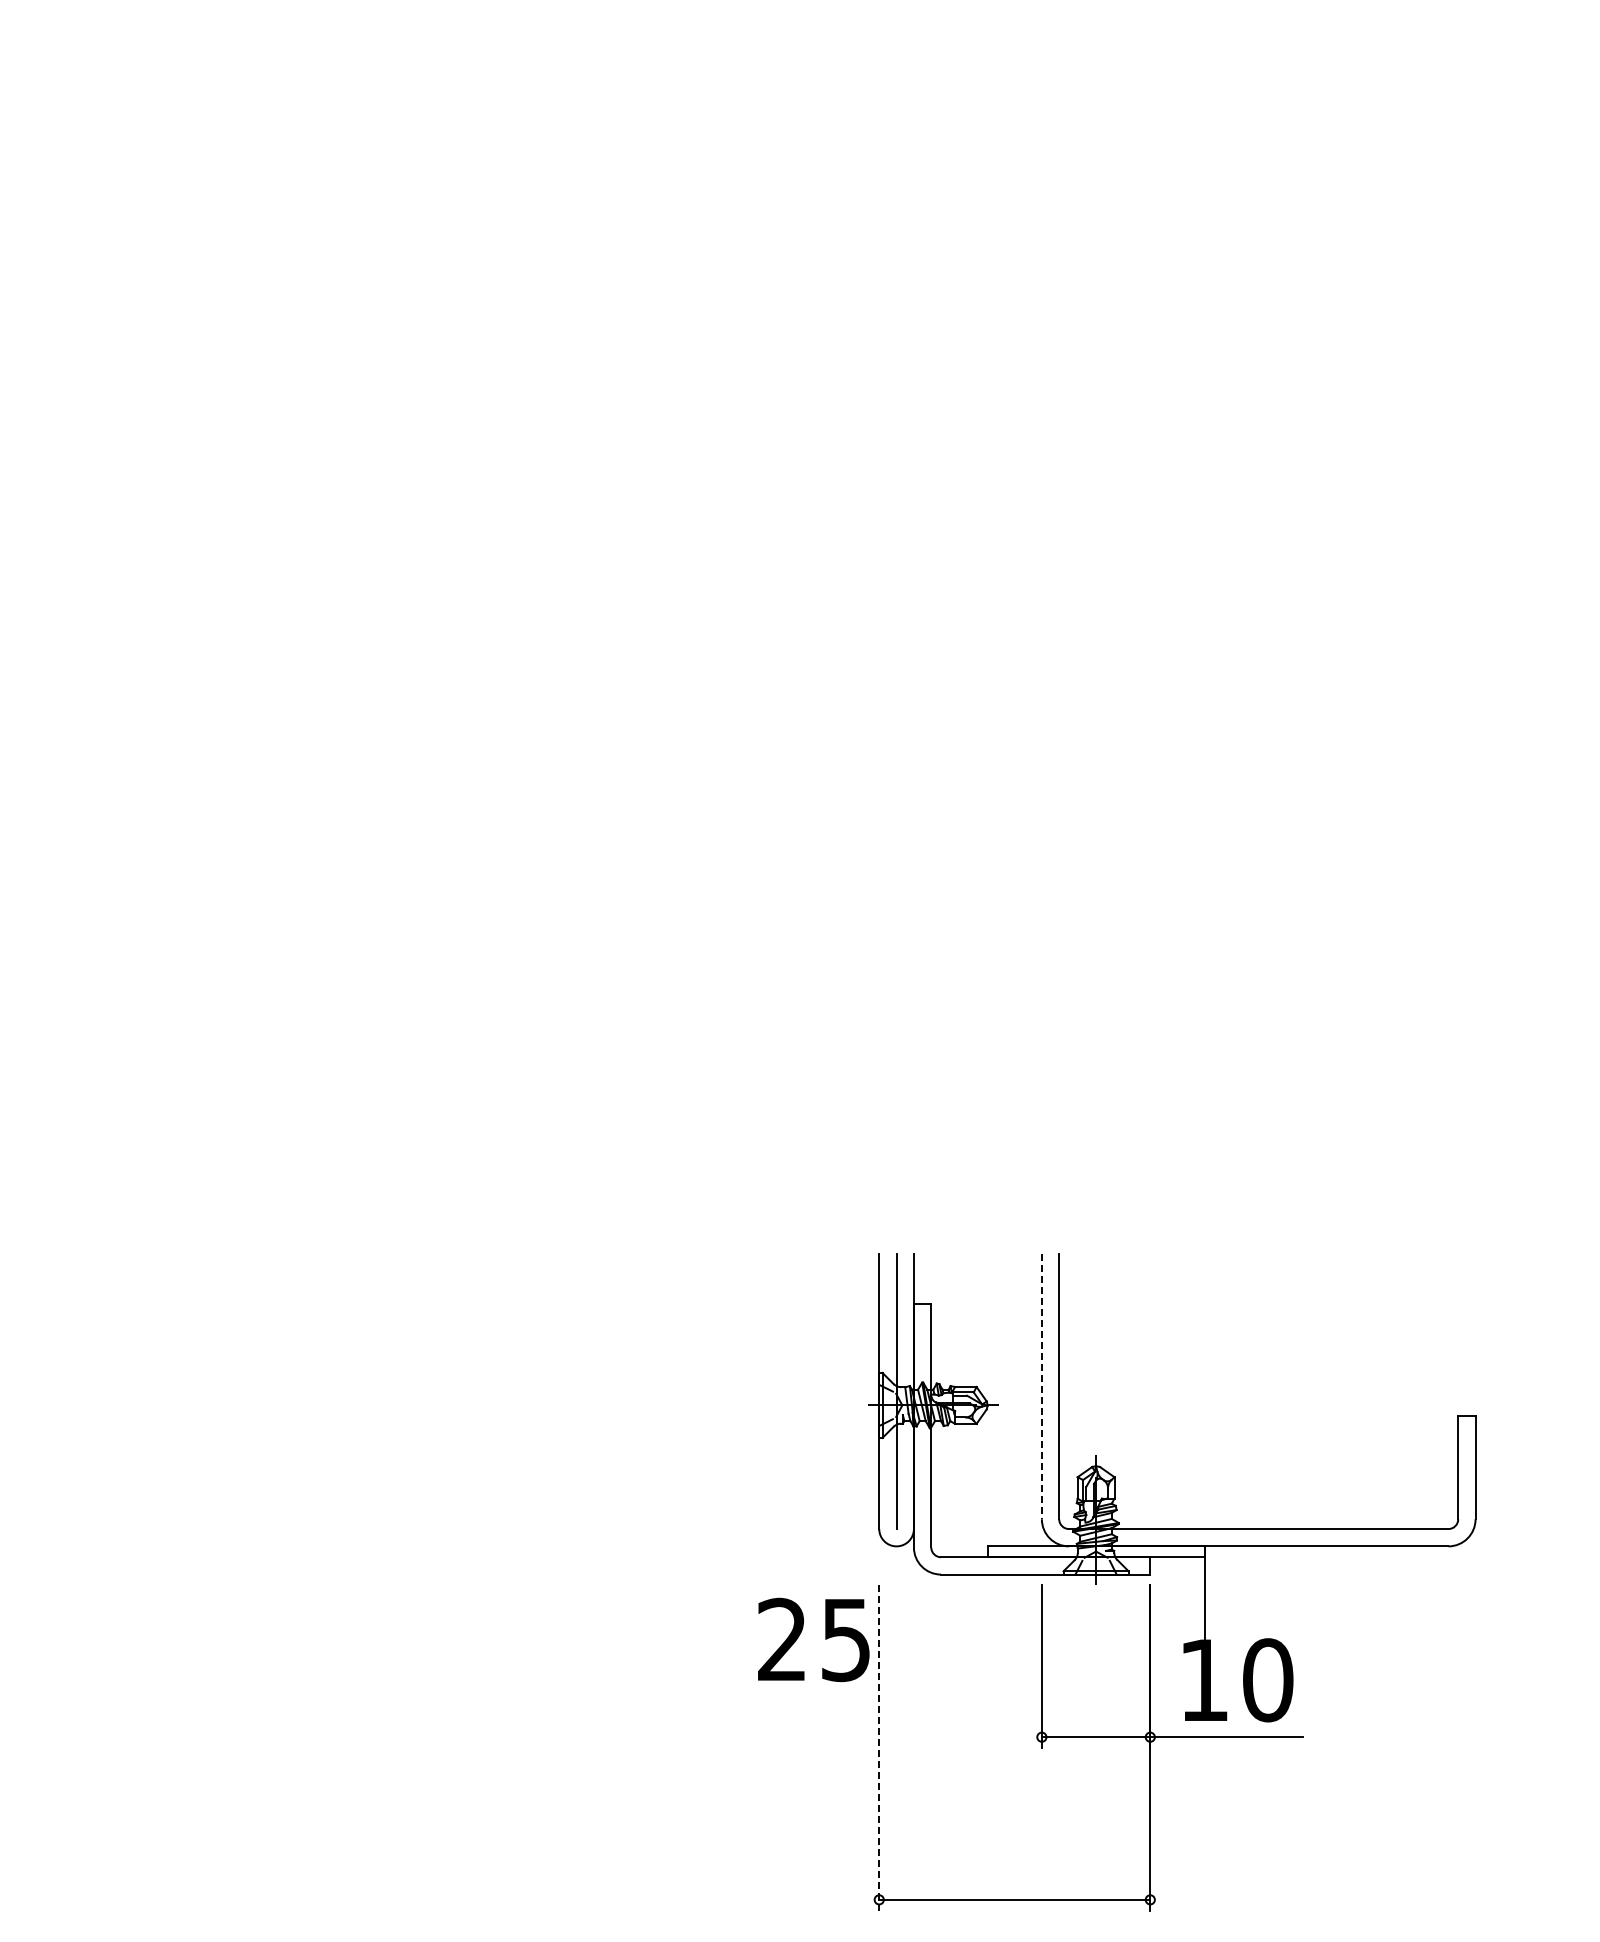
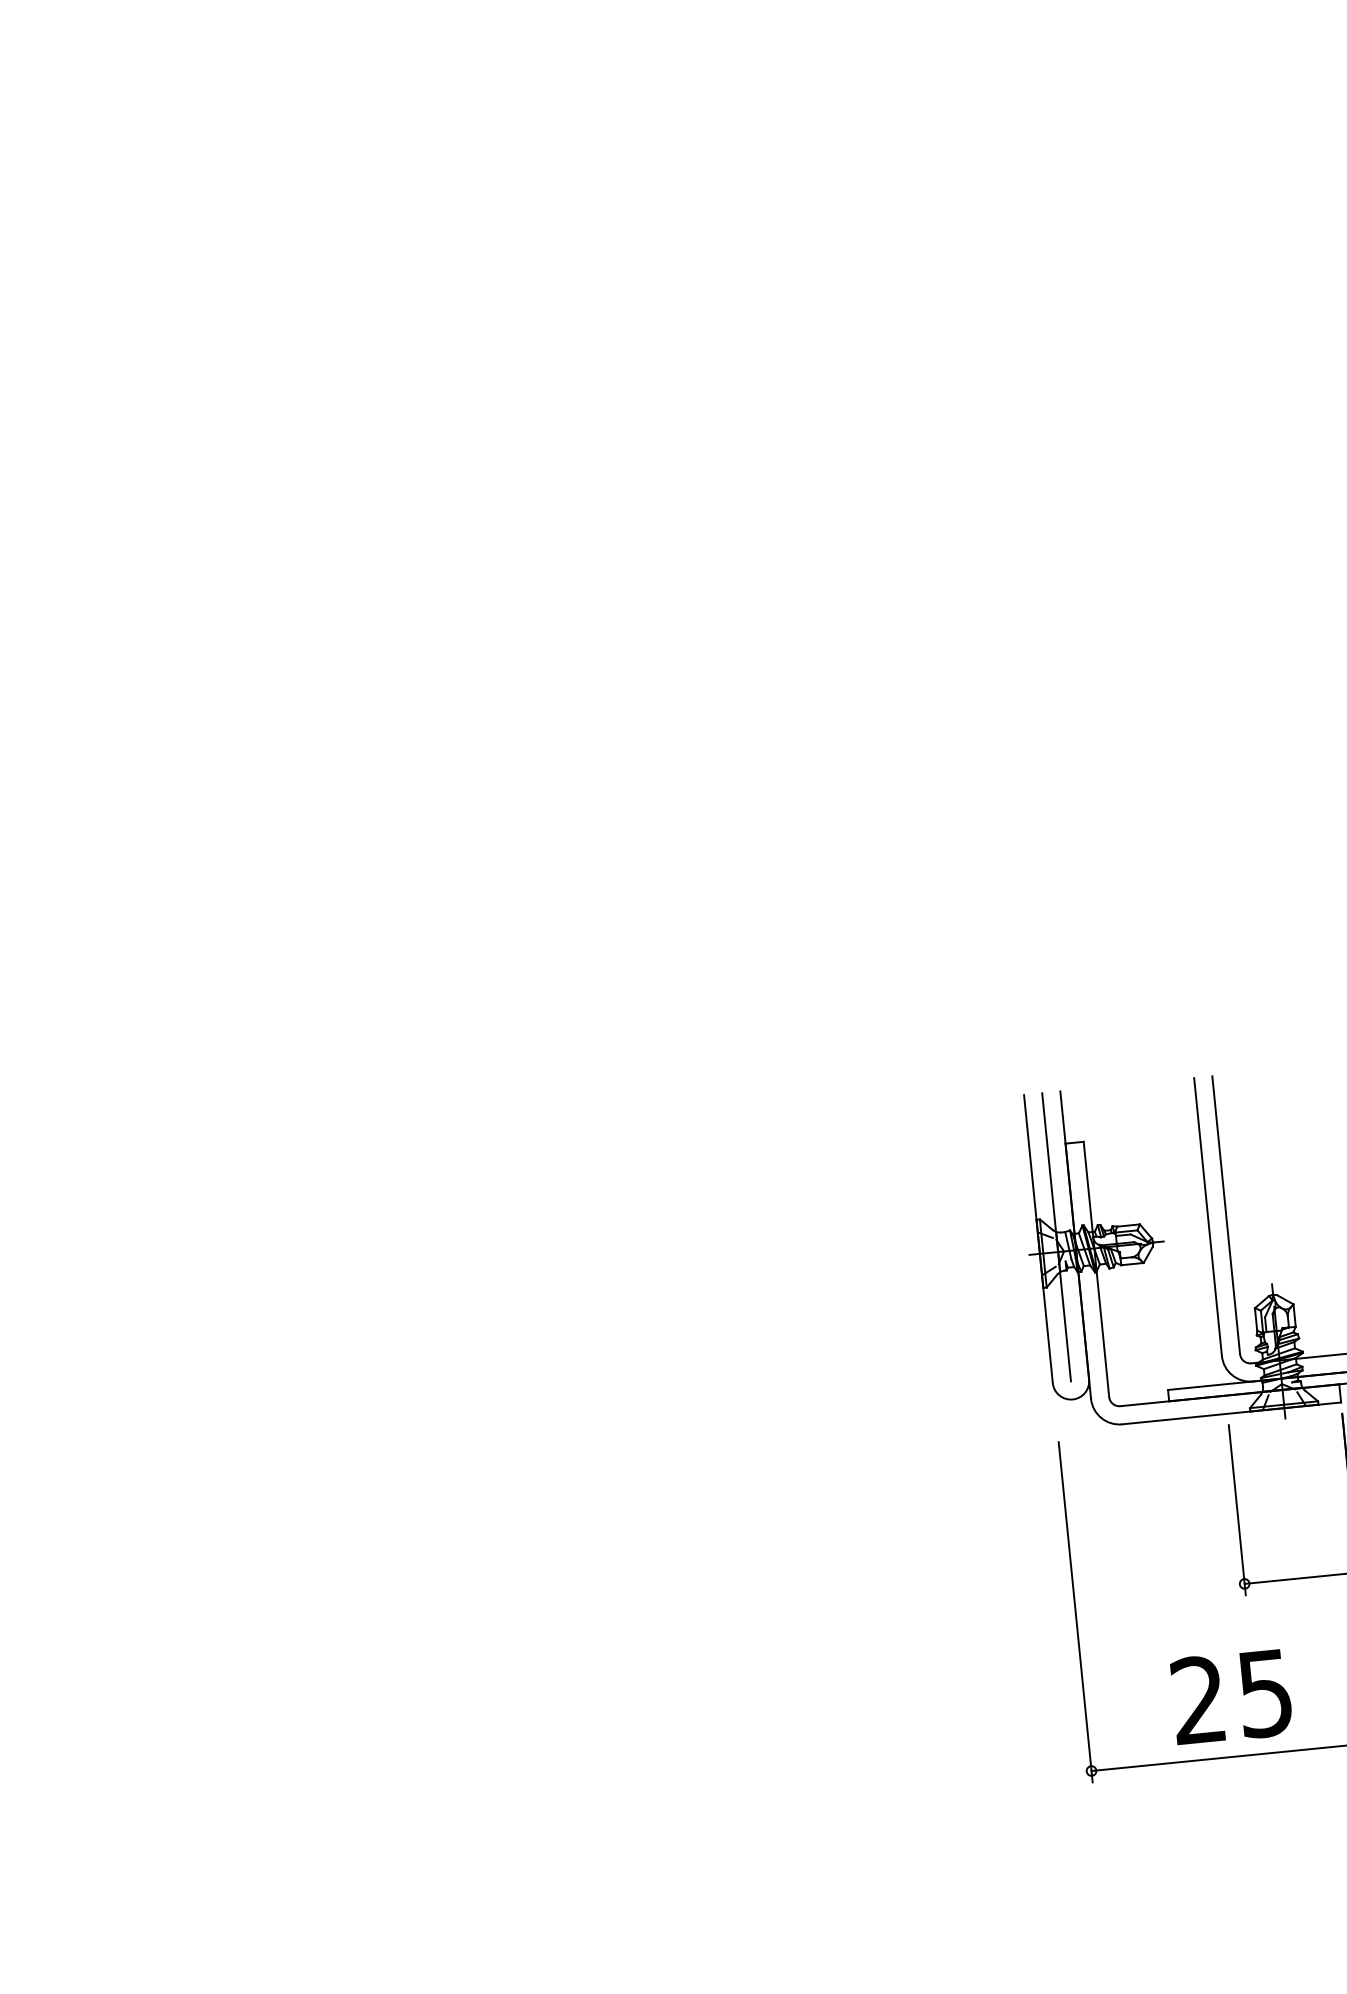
line: (1041, 1386) -> (1207, 1217), dashed -> solid
text: (813, 1639) -> (1231, 1696), moved
line: (879, 1748) -> (1075, 1612), dashed -> solid

